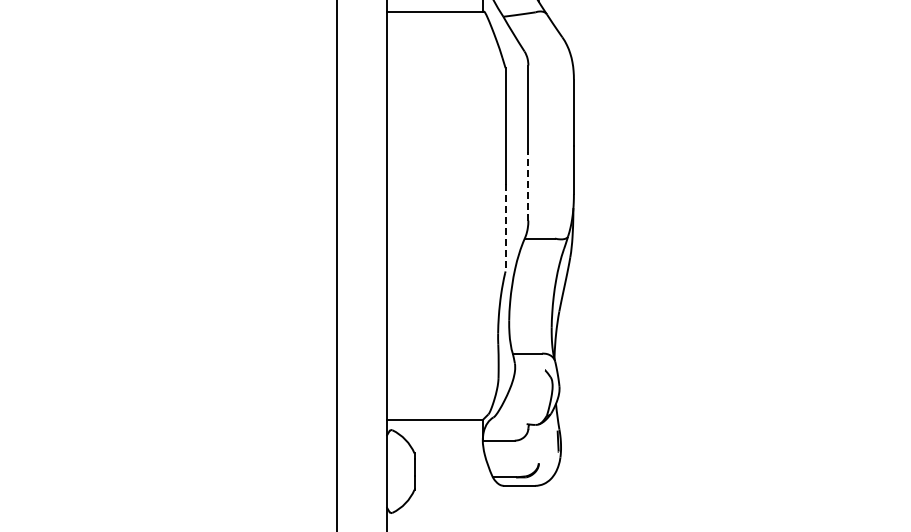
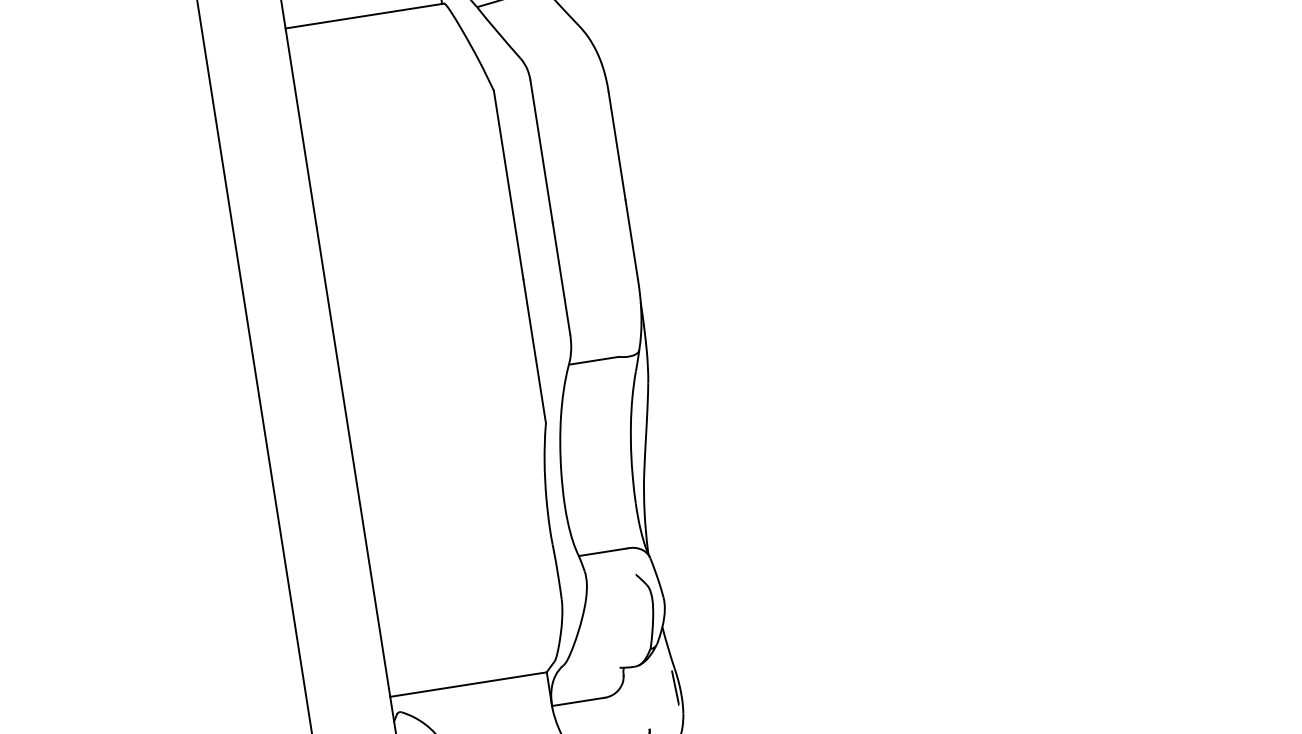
line: (528, 185) -> (561, 276), dashed -> solid
line: (505, 227) -> (534, 351), dashed -> solid

